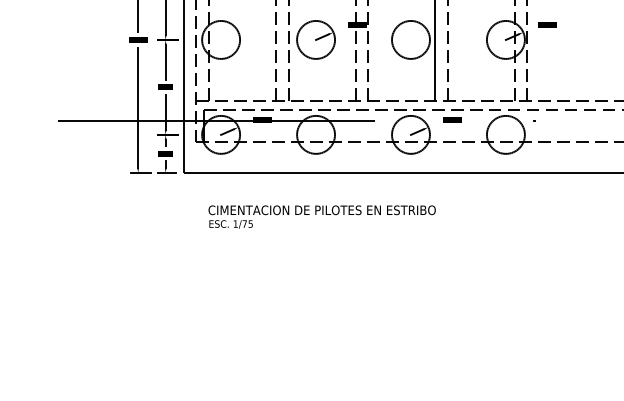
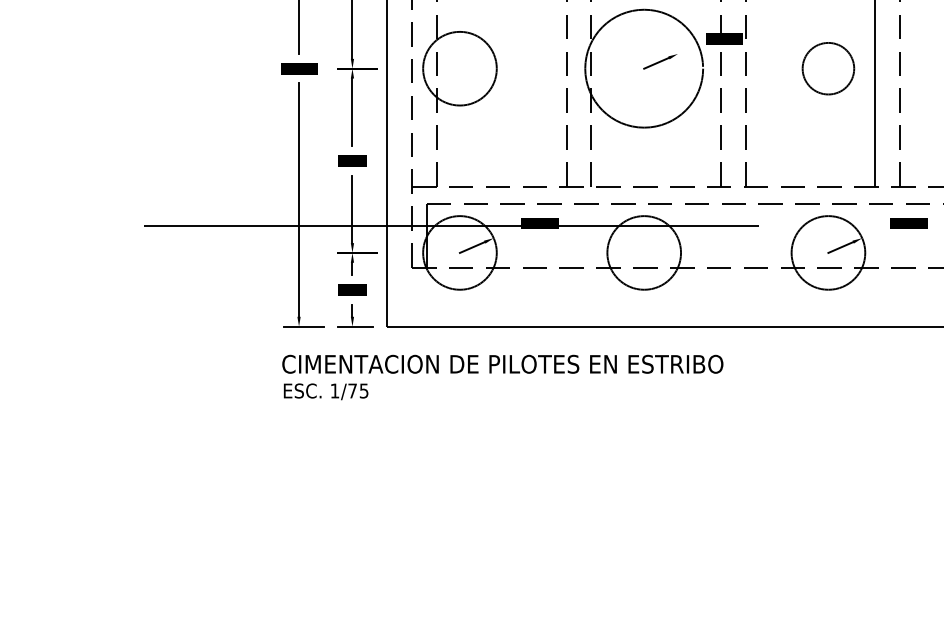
circle: (316, 39) -> (645, 67), size x1.6
circle: (410, 39) -> (827, 67), size x0.7
text: (321, 216) -> (501, 376), moved

